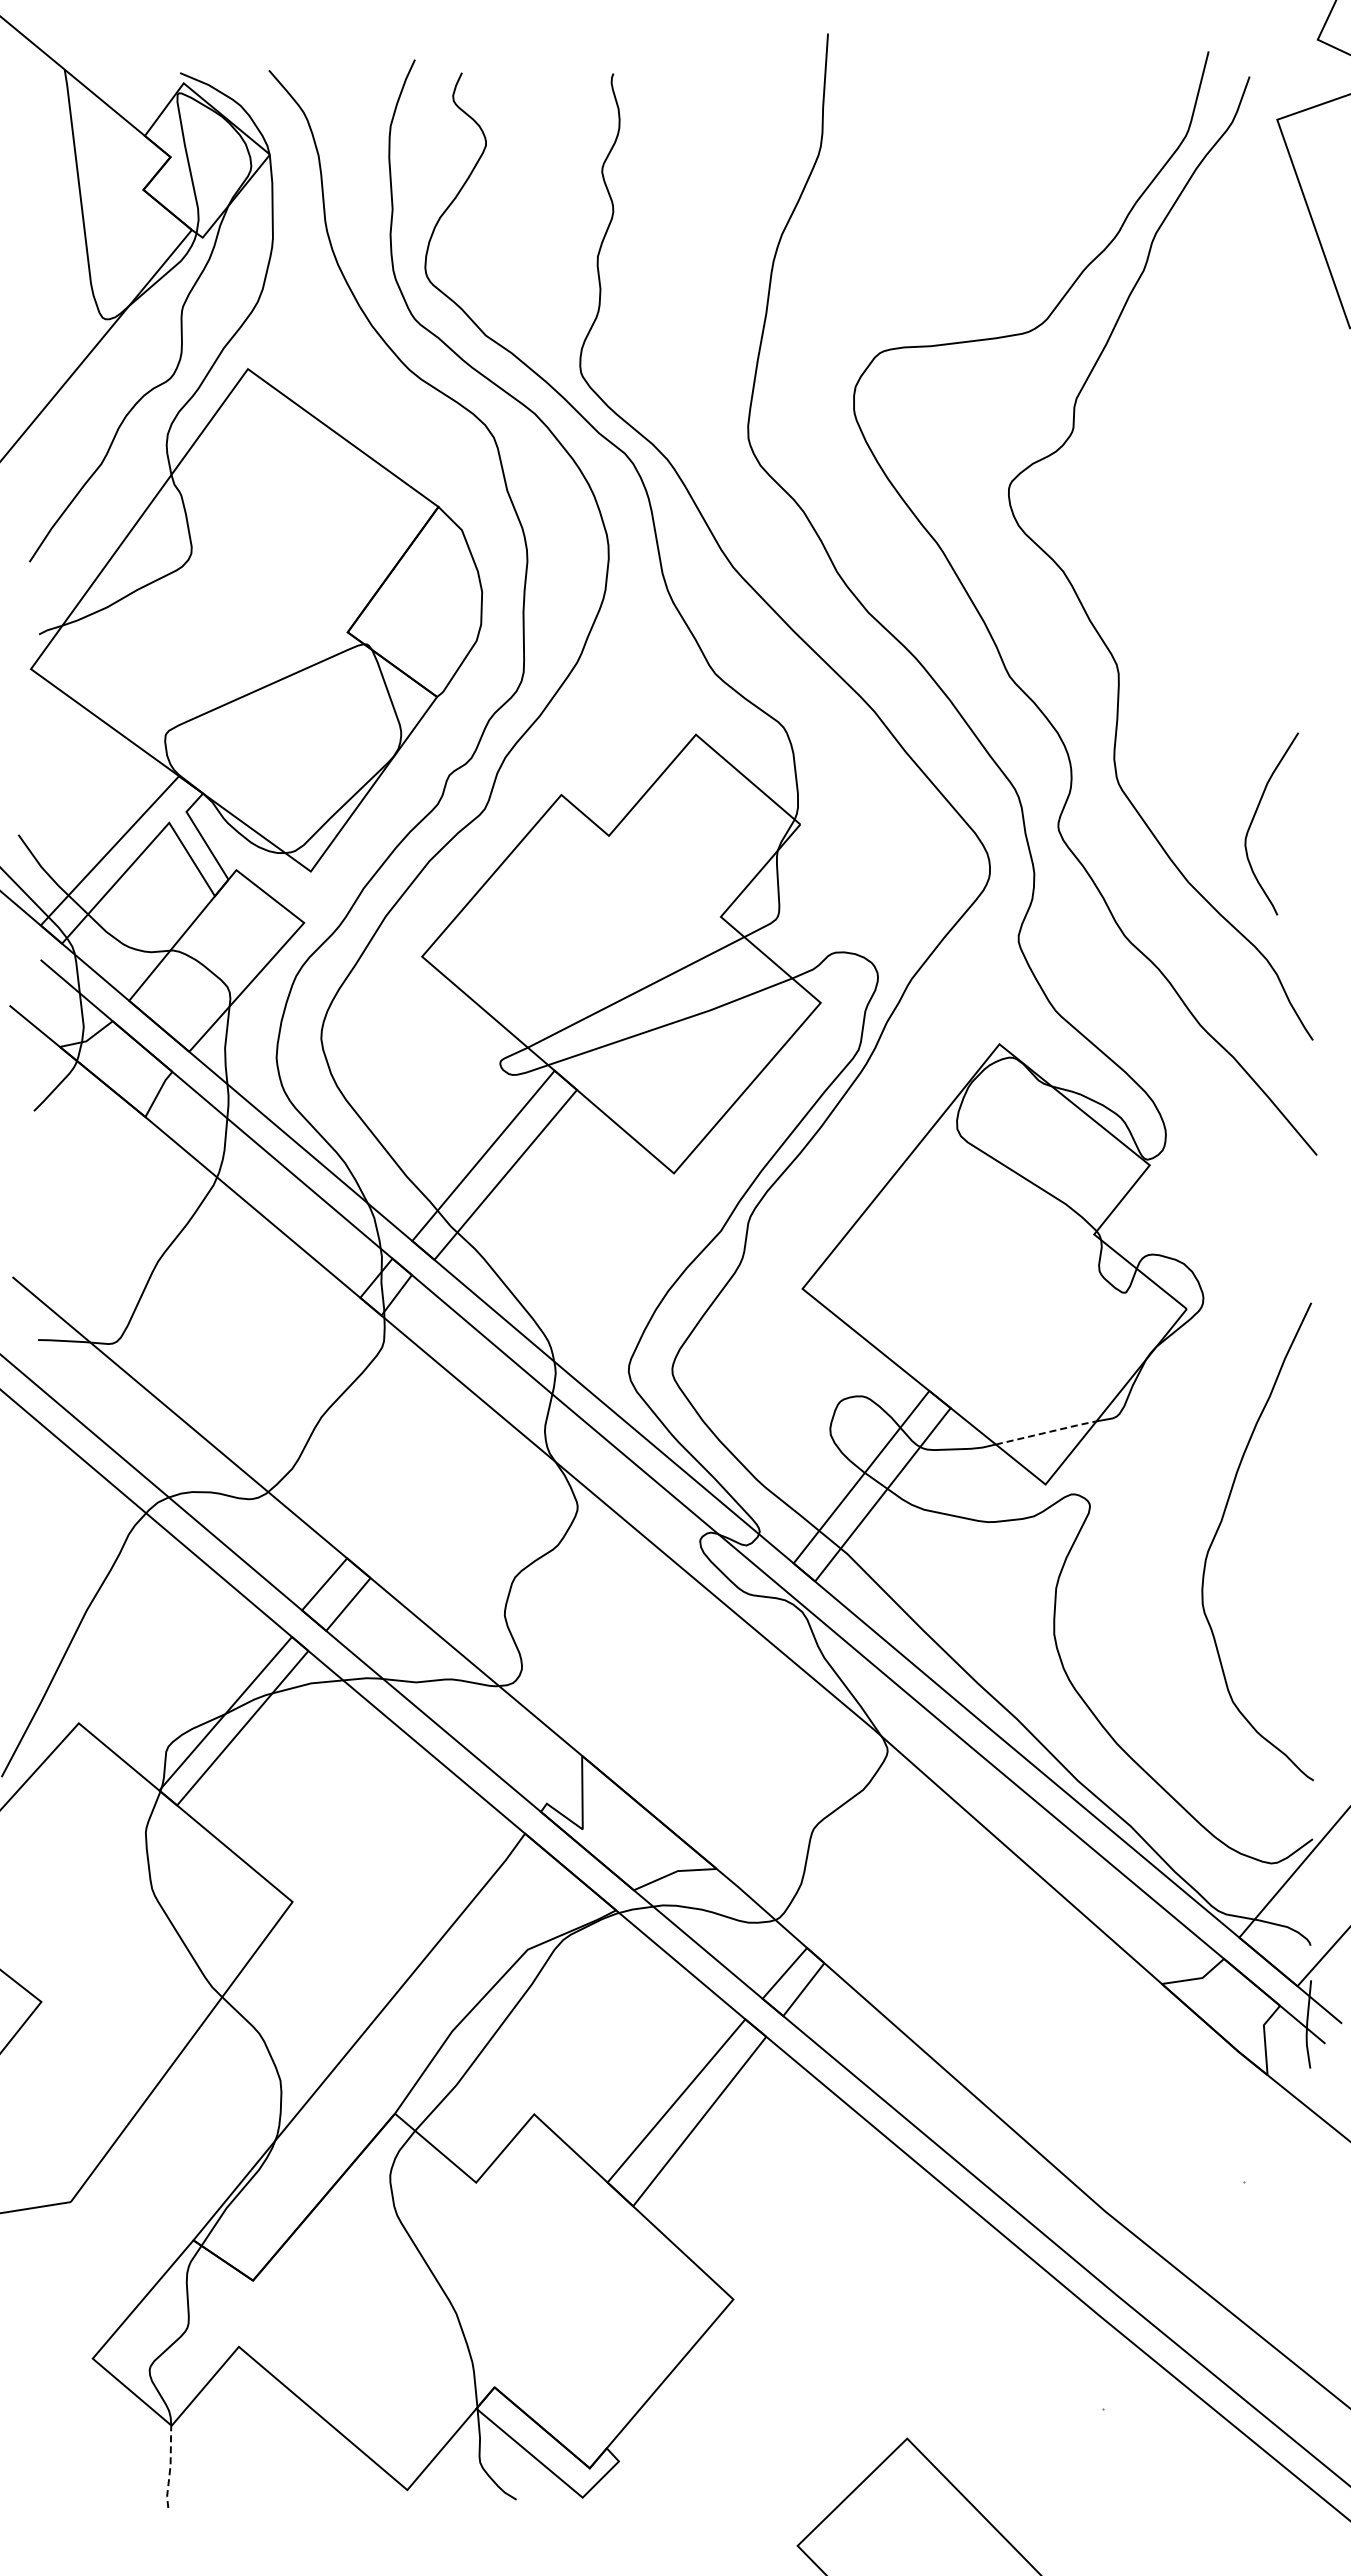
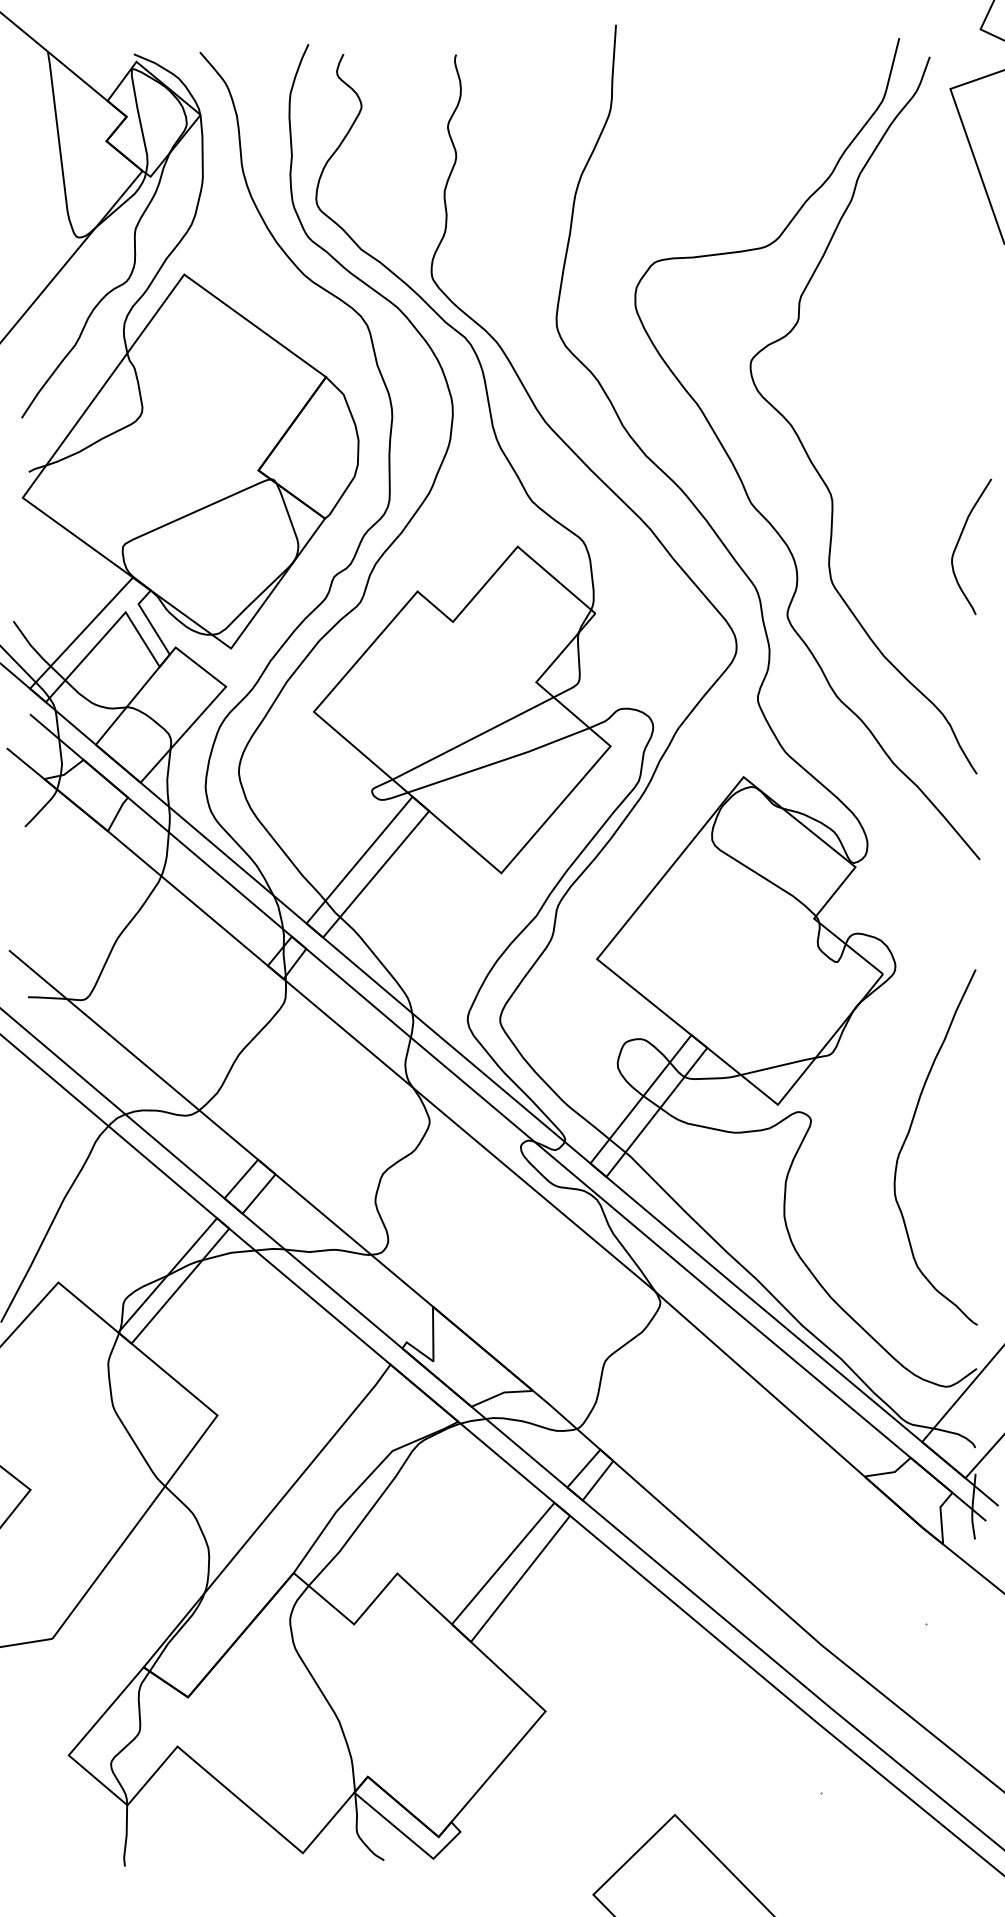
curve: (1254, 818) -> (958, 542), moved
line: (1047, 1432) -> (779, 1066), dashed -> solid
line: (170, 2466) -> (126, 1835), dashed -> solid

